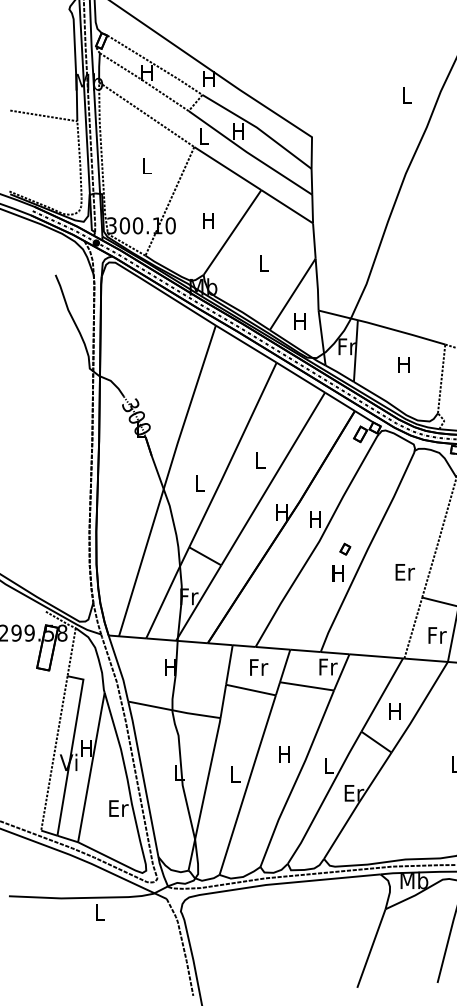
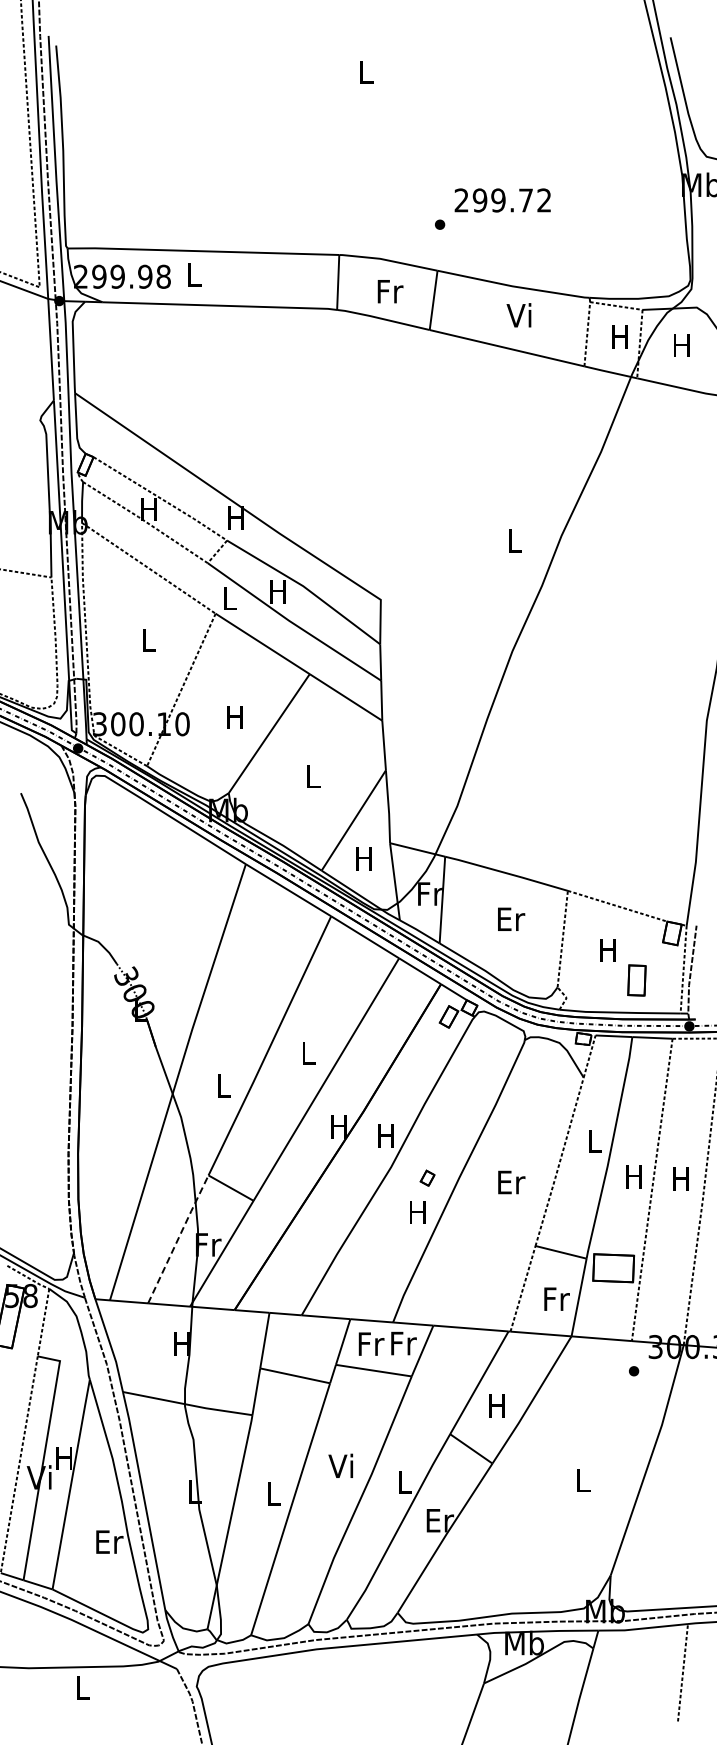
text: (405, 364) -> (511, 918), H -> Er
text: (405, 572) -> (511, 1182), moved
line: (167, 592) -> (178, 1238), solid -> dashed
text: (259, 667) -> (371, 1343), moved
text: (283, 753) -> (340, 1465), H -> Vi

